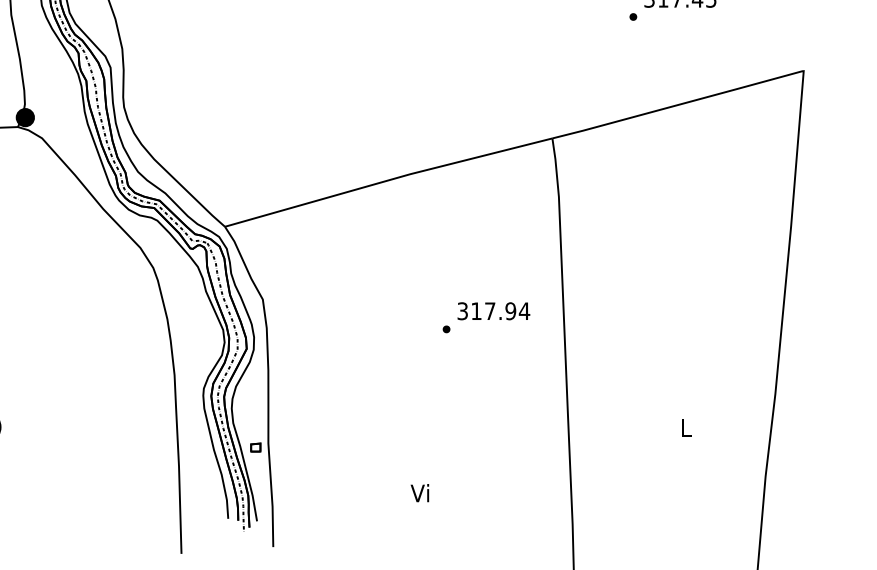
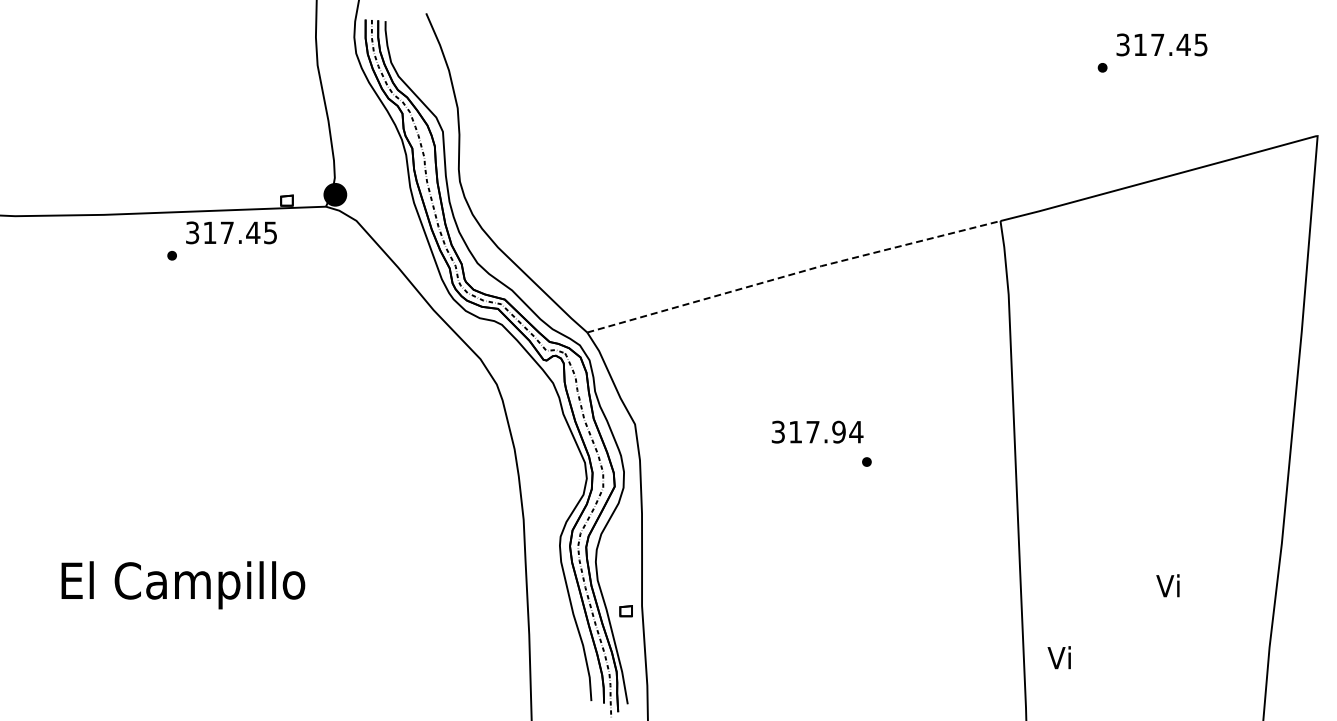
line: (388, 180) -> (793, 274), solid -> dashed
text: (493, 310) -> (817, 431), moved
text: (684, 427) -> (1167, 585), L -> Vi
text: (419, 492) -> (1058, 657), moved

